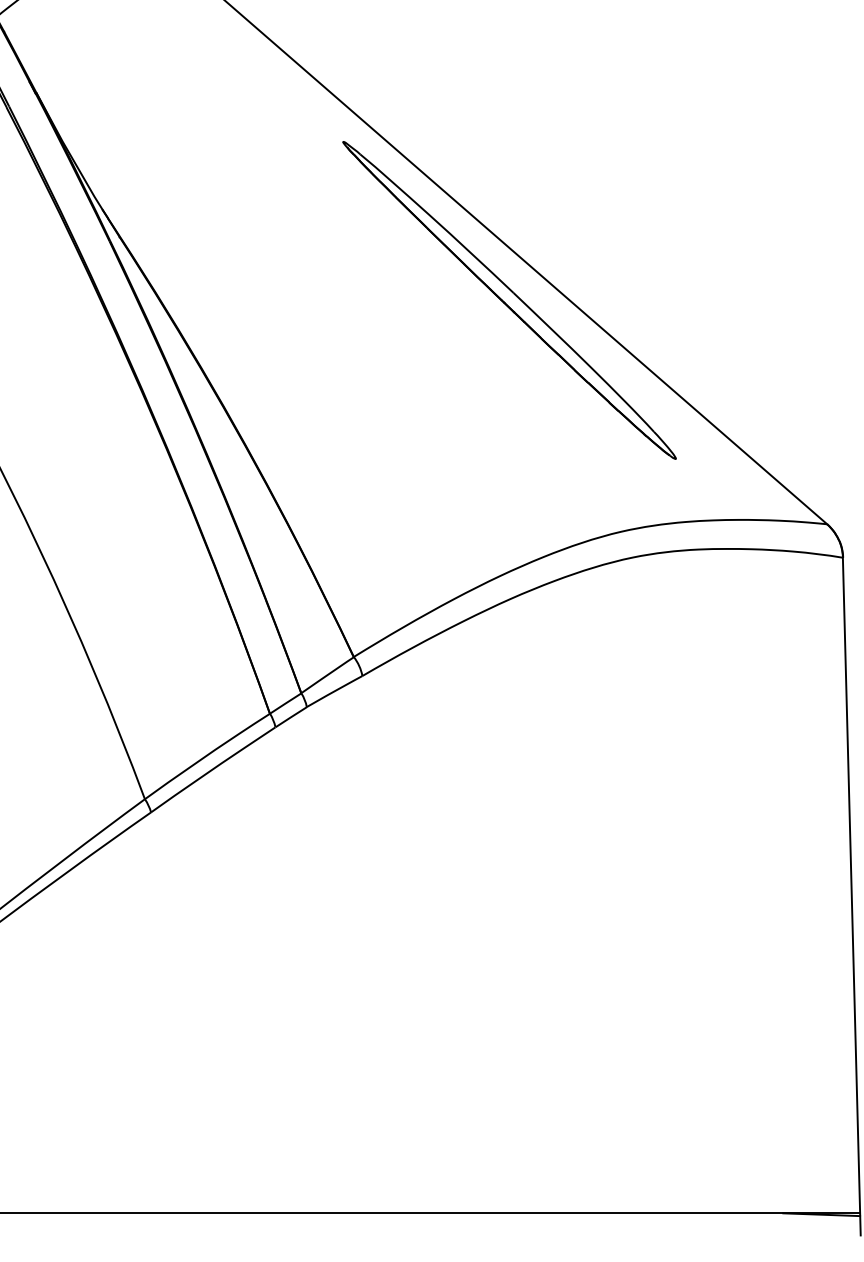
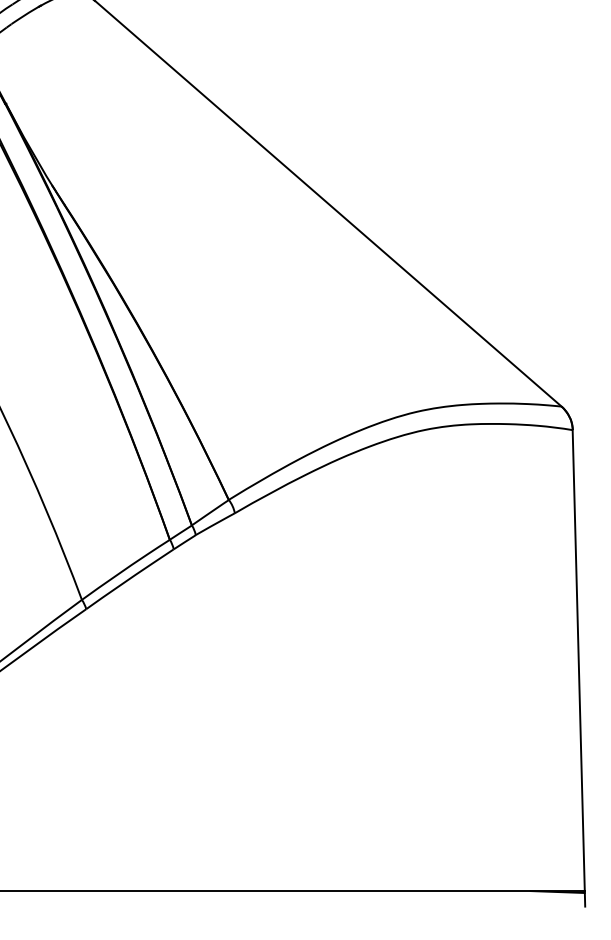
part: (509, 299) -> (338, 248), removed

